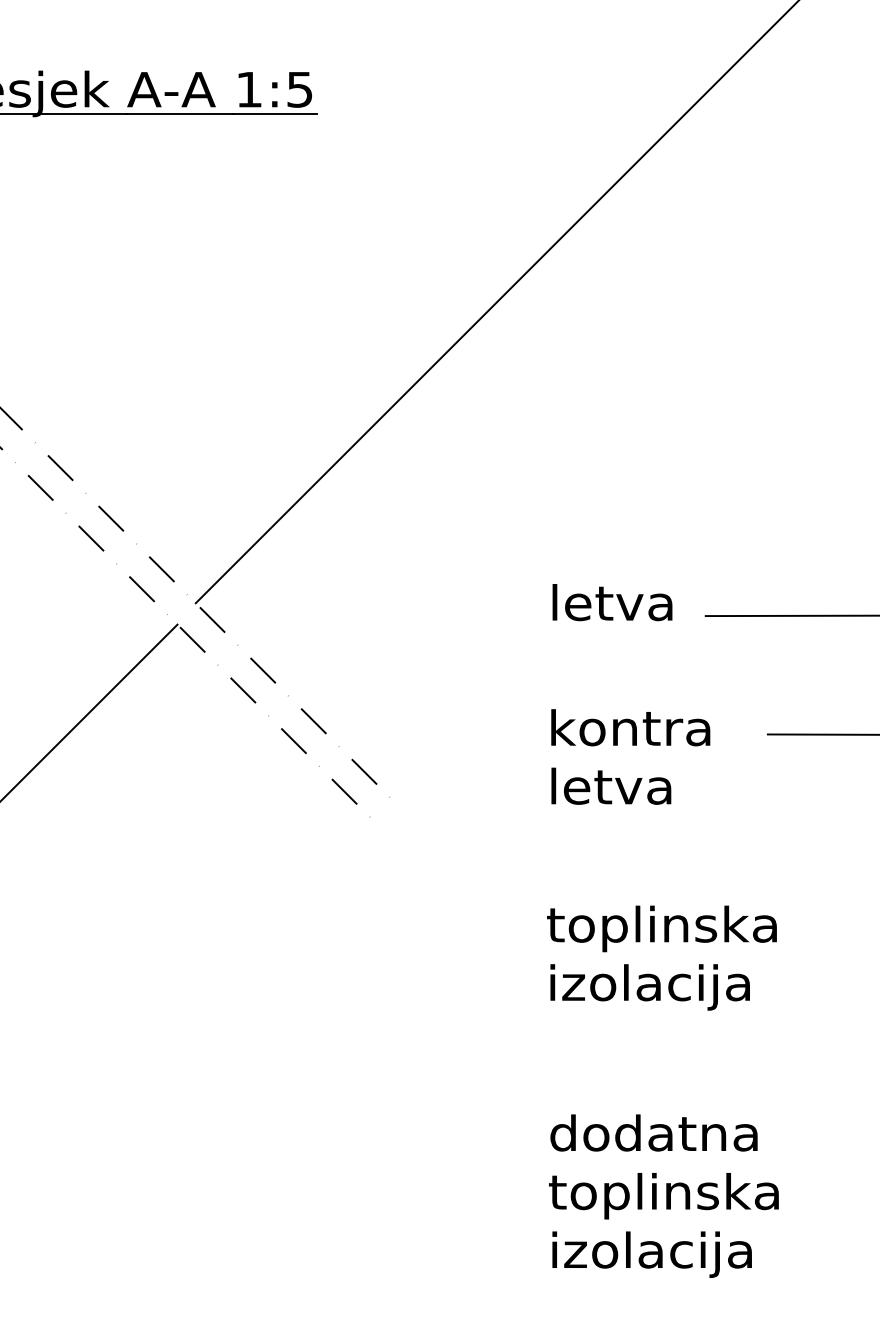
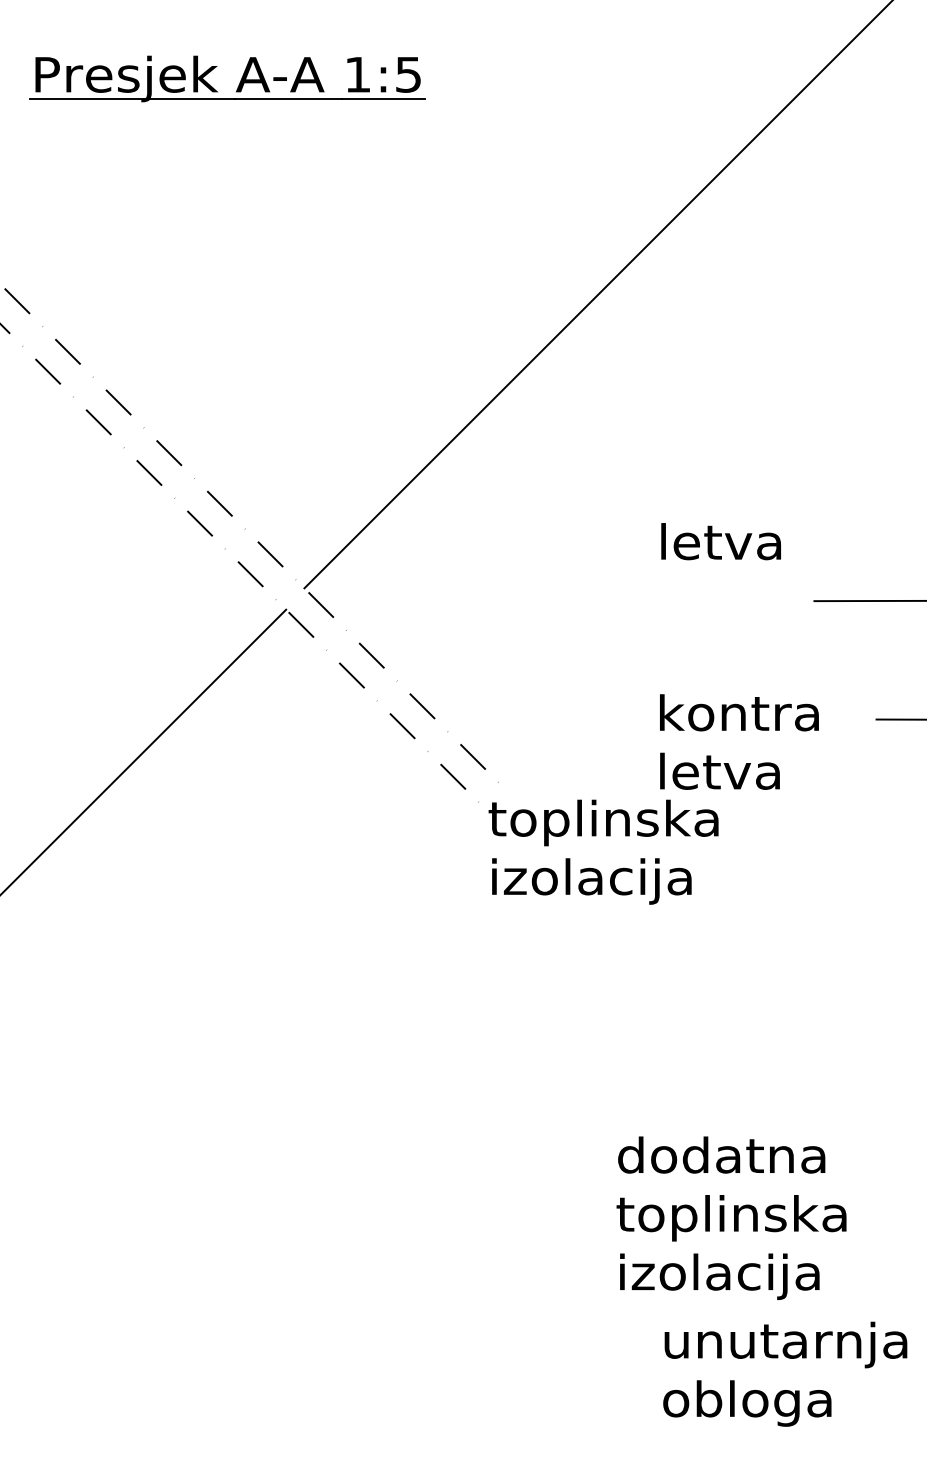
text: (611, 602) -> (720, 541), moved
text: (661, 957) -> (603, 851), moved
text: (663, 1195) -> (731, 1217), moved

